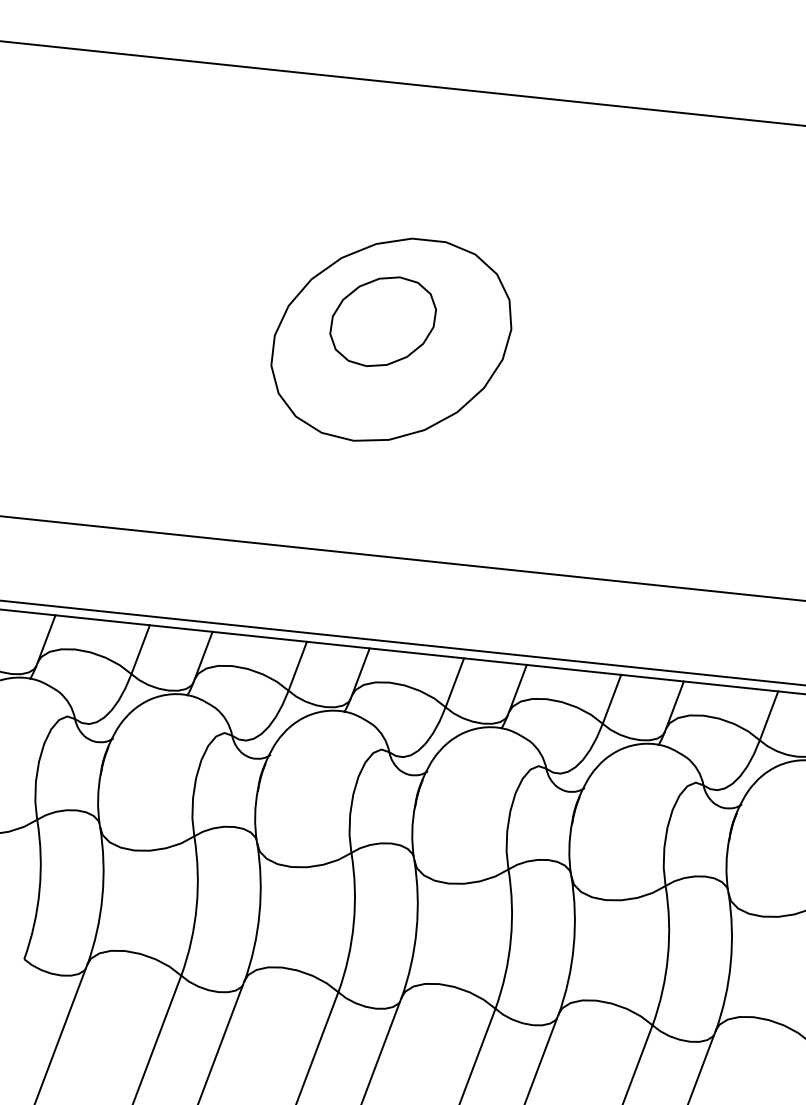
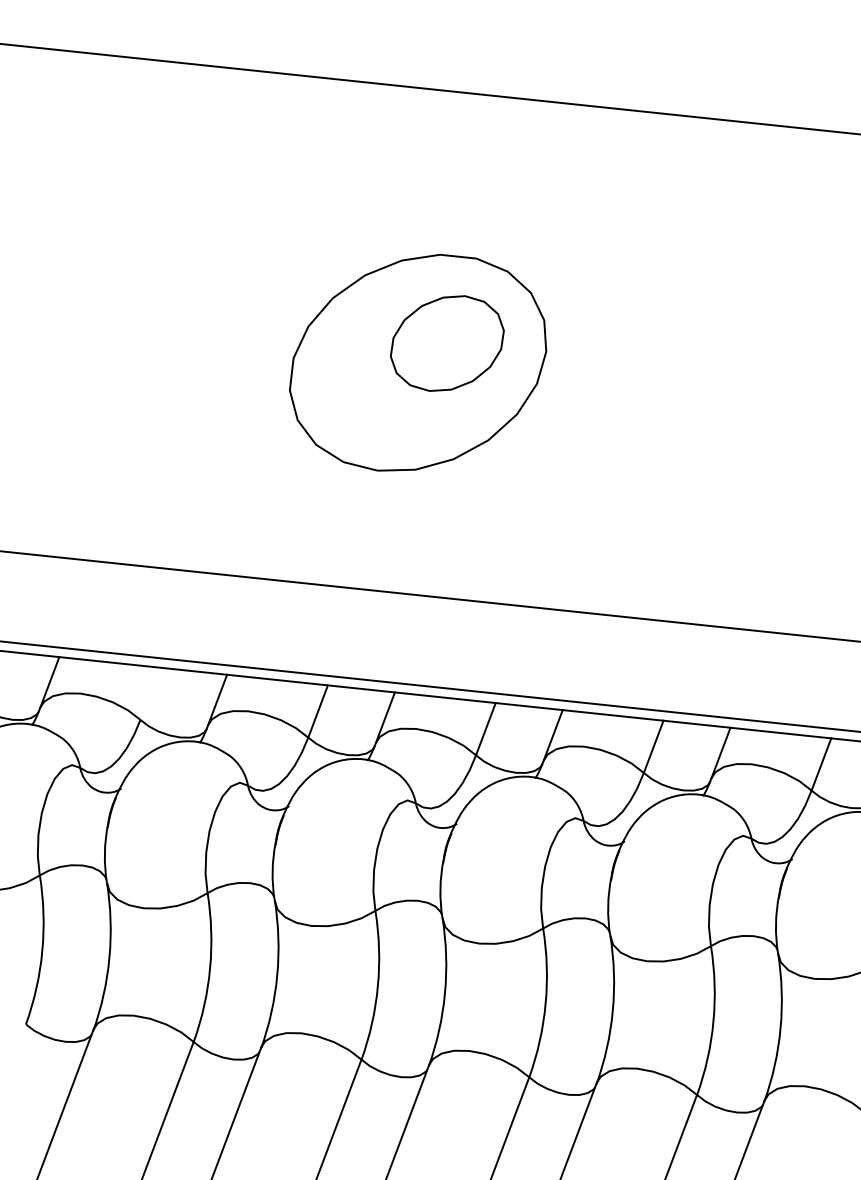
part: (383, 321) -> (447, 343), moved
line: (140, 649) -> (150, 693), removed

